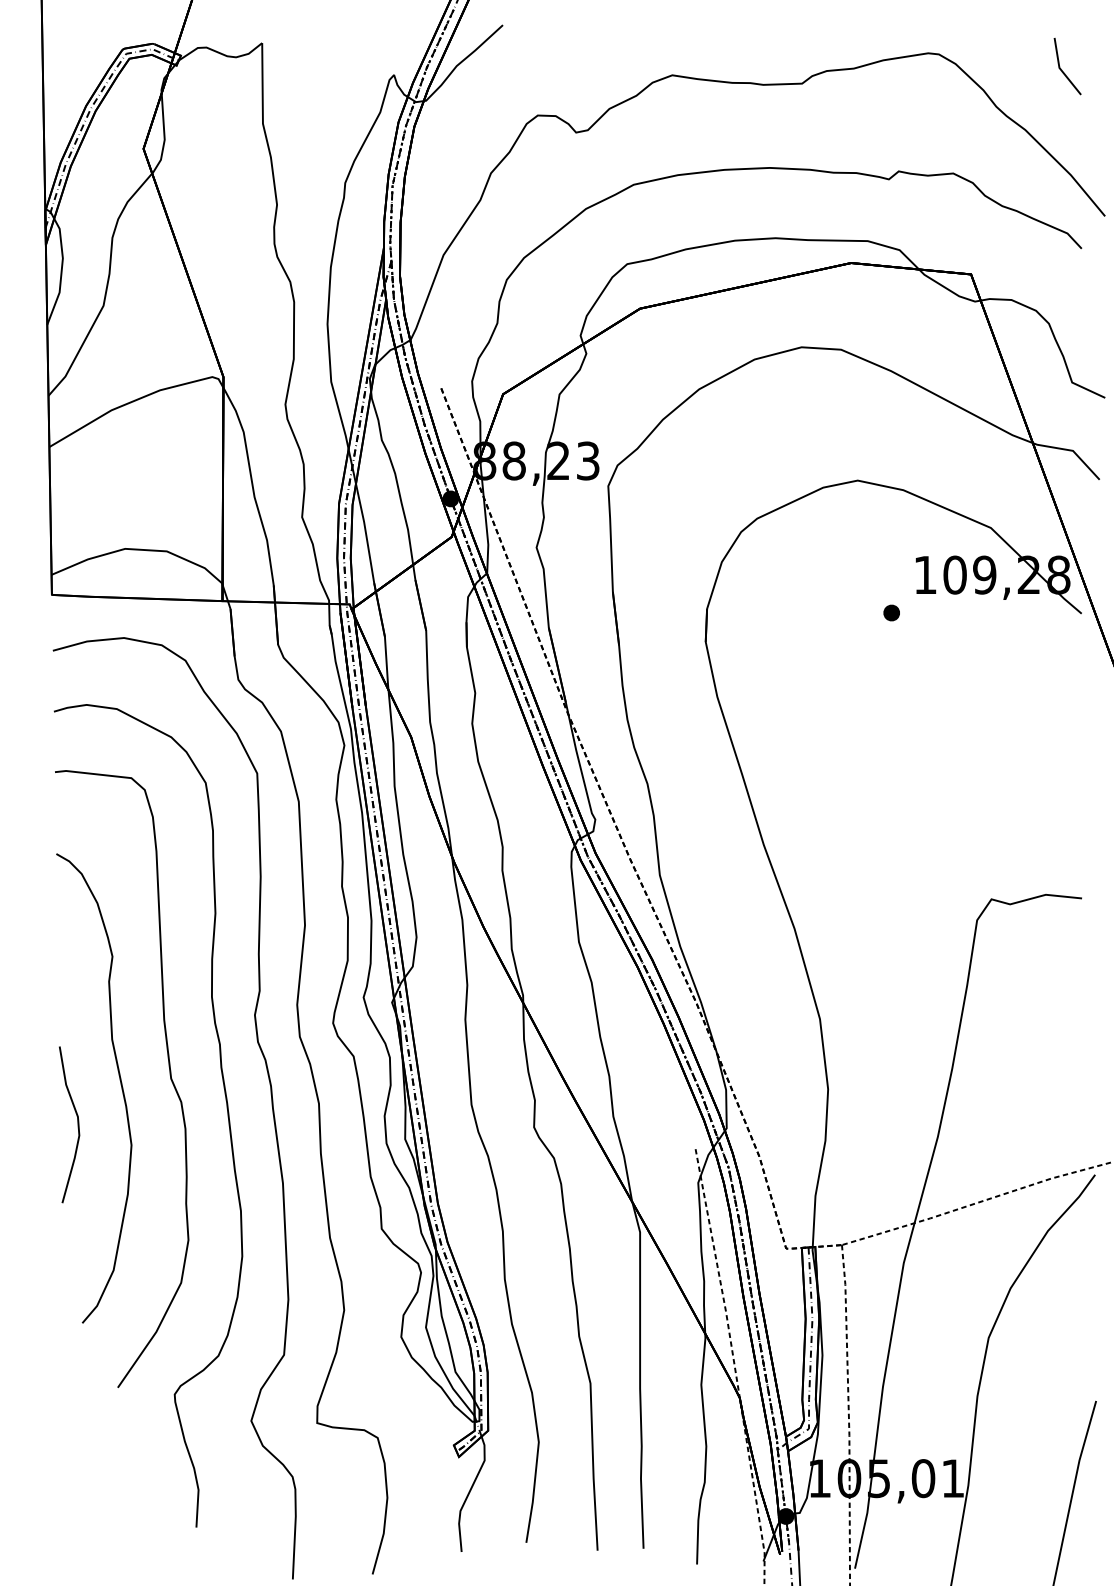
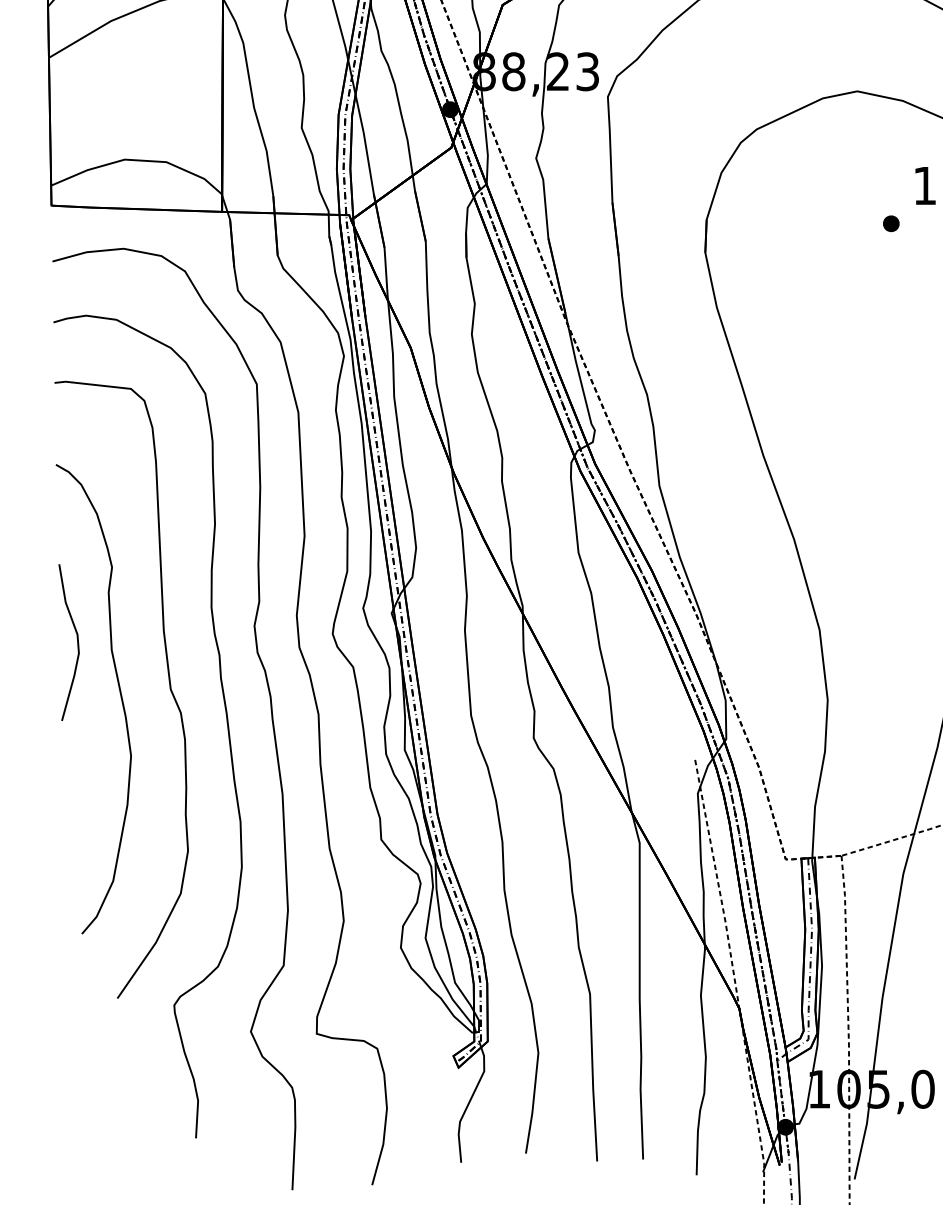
curve: (77, 1124) -> (77, 642), moved

